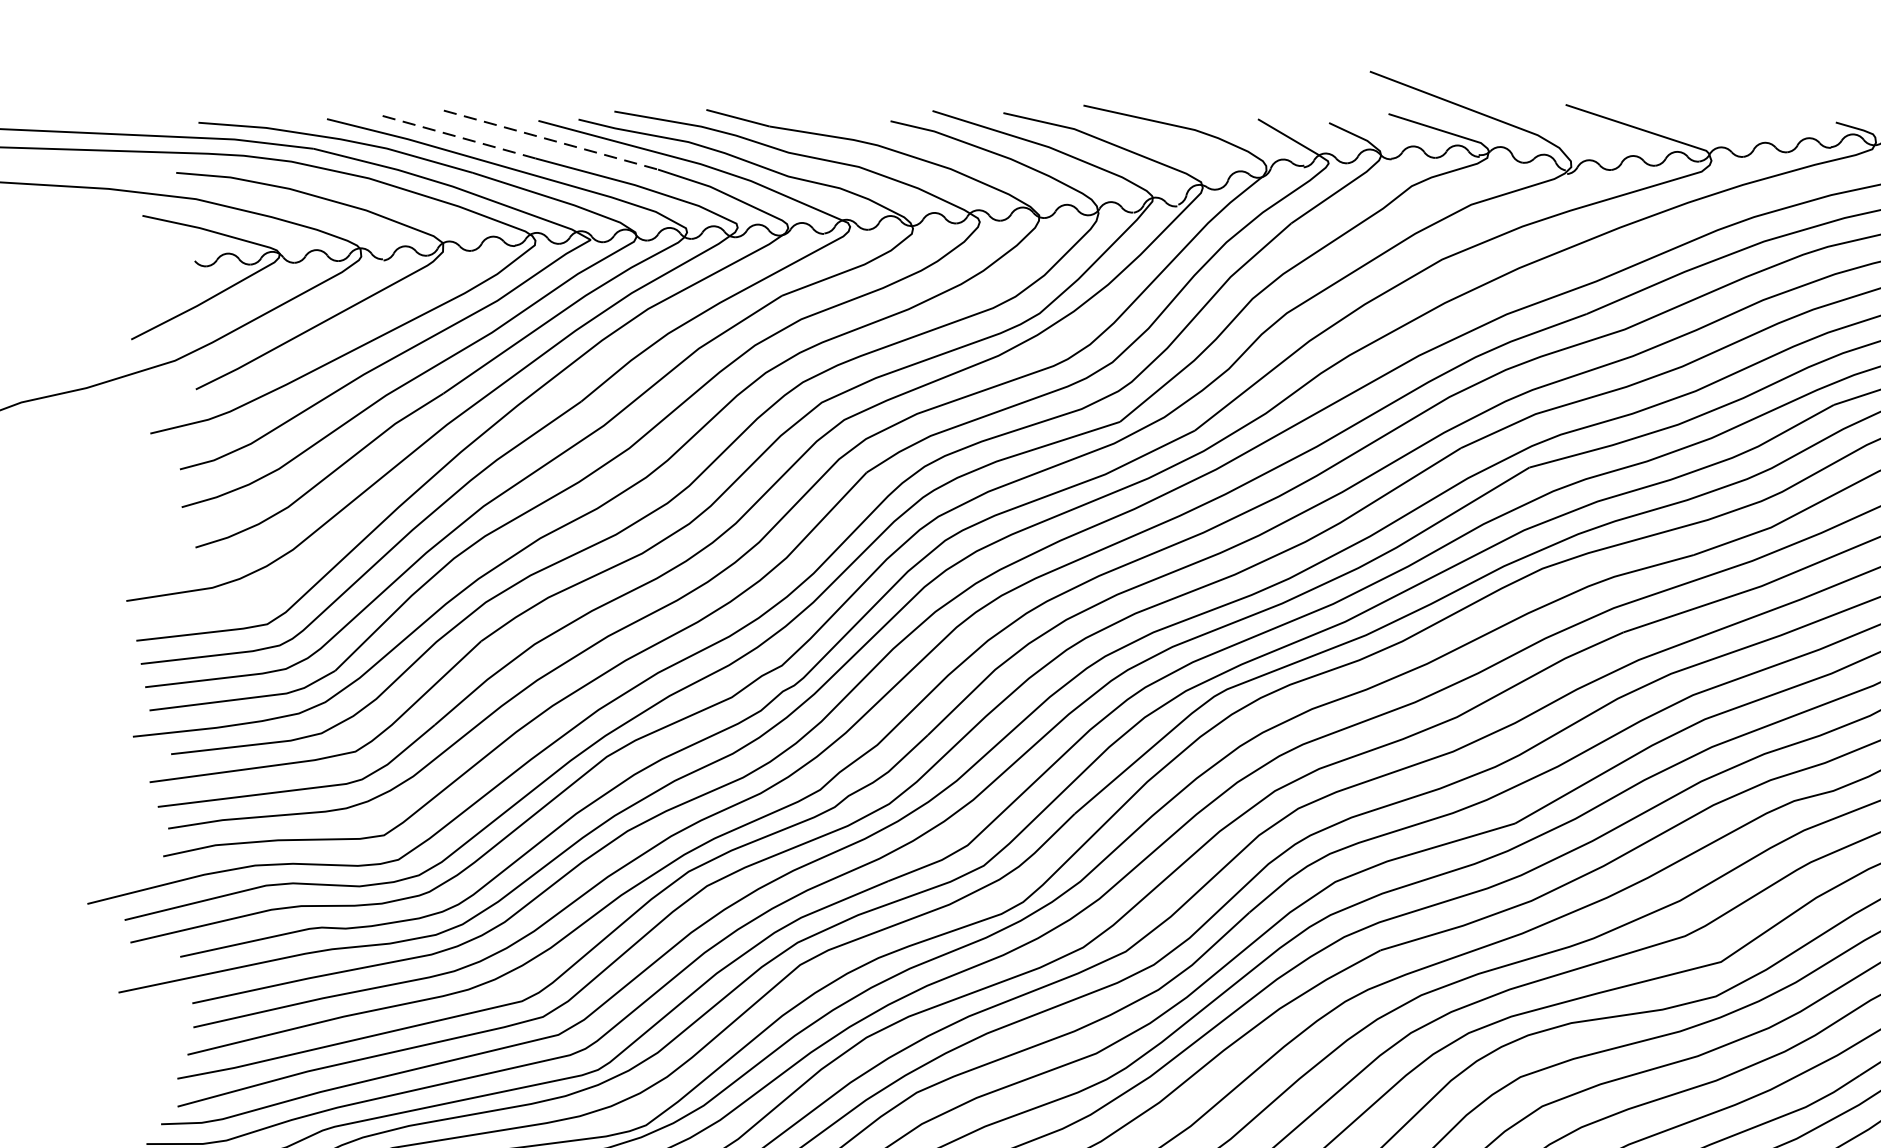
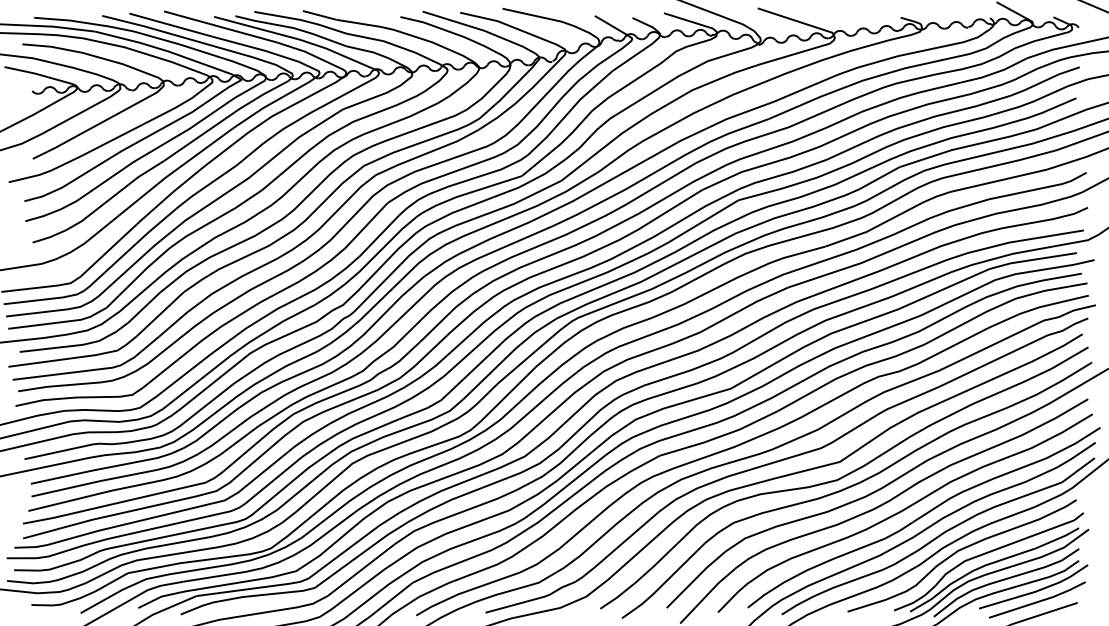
line: (456, 137) -> (170, 25), dashed -> solid
line: (550, 139) -> (220, 26), dashed -> solid

